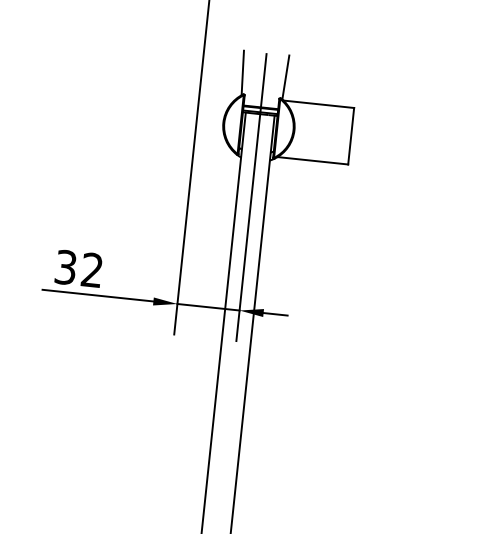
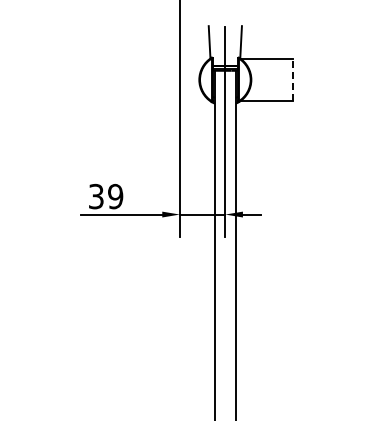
line: (350, 135) -> (292, 79), solid -> dashed
text: (92, 270) -> (115, 196), 32 -> 39

